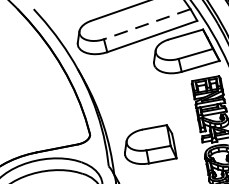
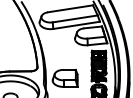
line: (147, 23) -> (75, 18), dashed -> solid

